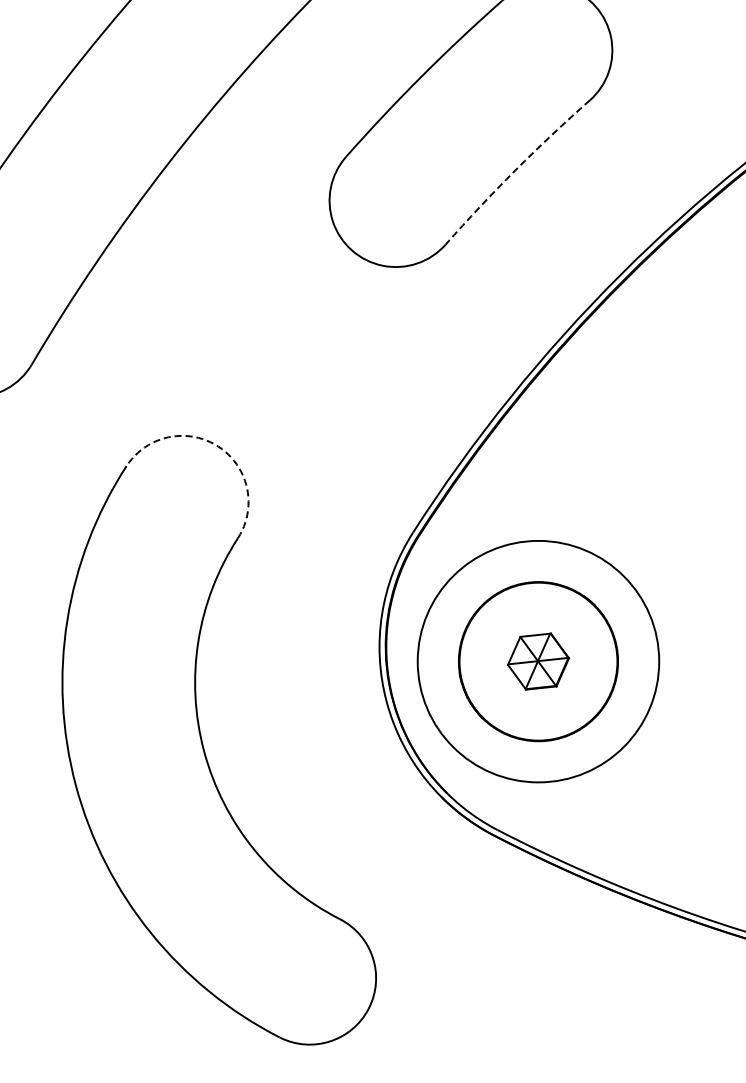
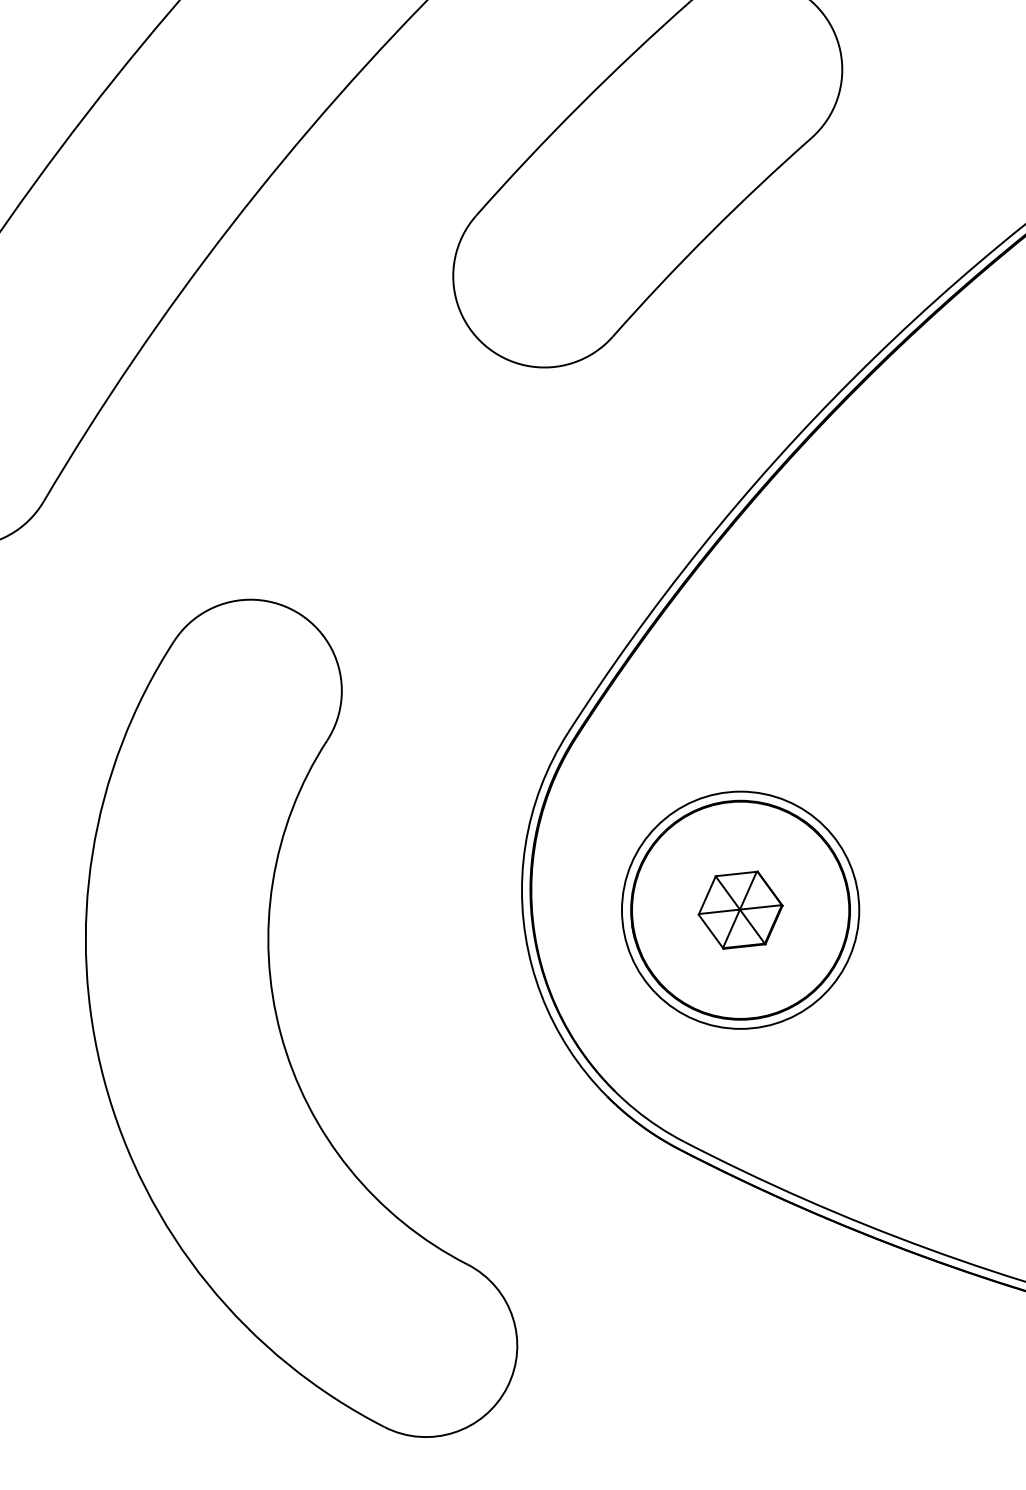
arc: (515, 170) -> (709, 234), dashed -> solid
arc: (218, 446) -> (300, 614), dashed -> solid
circle: (538, 661) -> (740, 910), size x0.71

